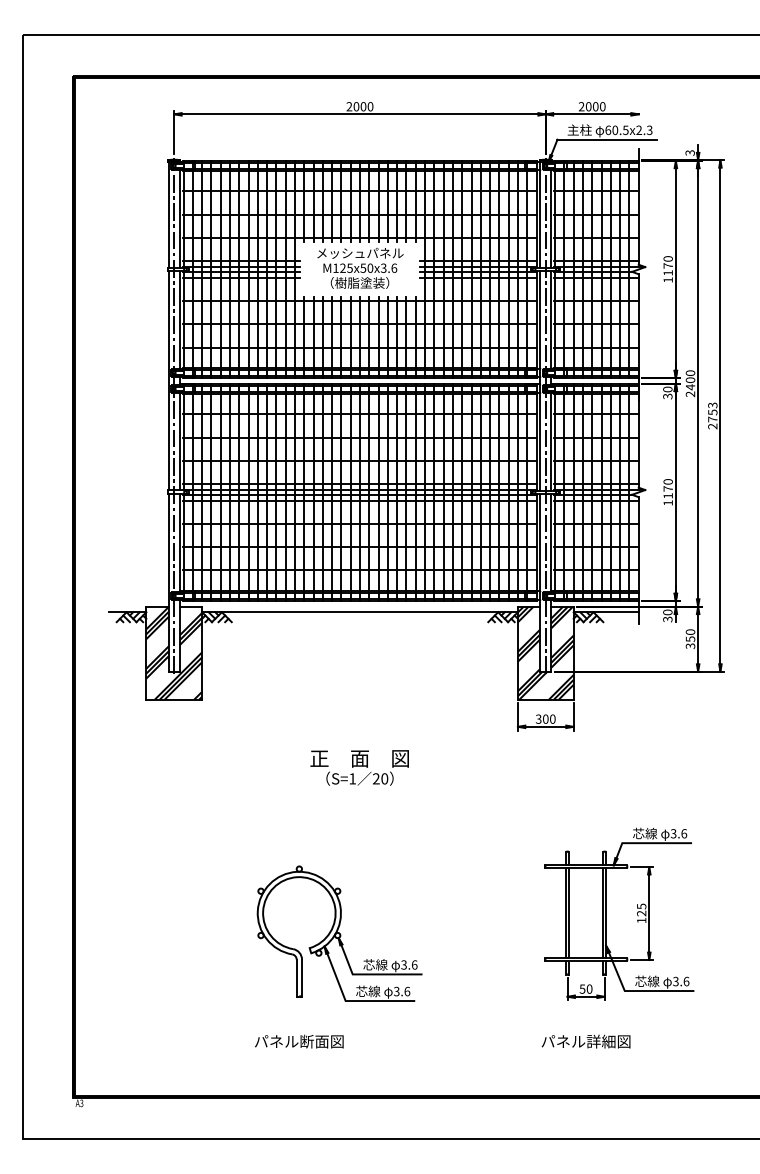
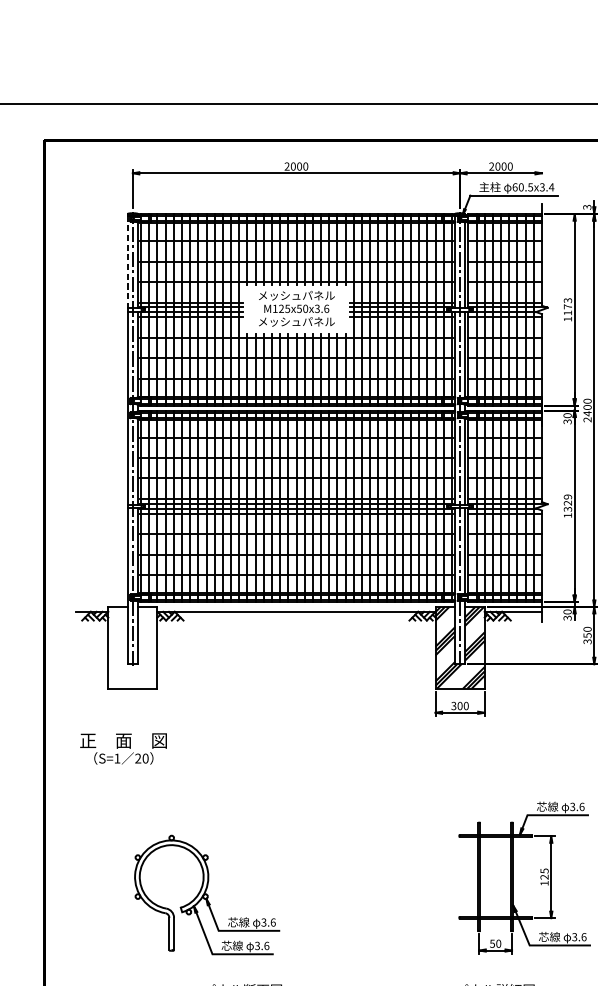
text: (644, 130) -> (547, 187), 60.5x2.3 -> 60.5x3.4
line: (168, 214) -> (127, 261), solid -> dashed
text: (667, 258) -> (567, 300), 1170 -> 1173
text: (360, 282) -> (296, 321), （樹脂塗装） -> メッシュパネル
text: (667, 488) -> (567, 502), 1170 -> 1329
hatch: (174, 653) -> (133, 648), removed
text: (359, 767) -> (123, 748), moved
part: (339, 933) -> (207, 894), moved

